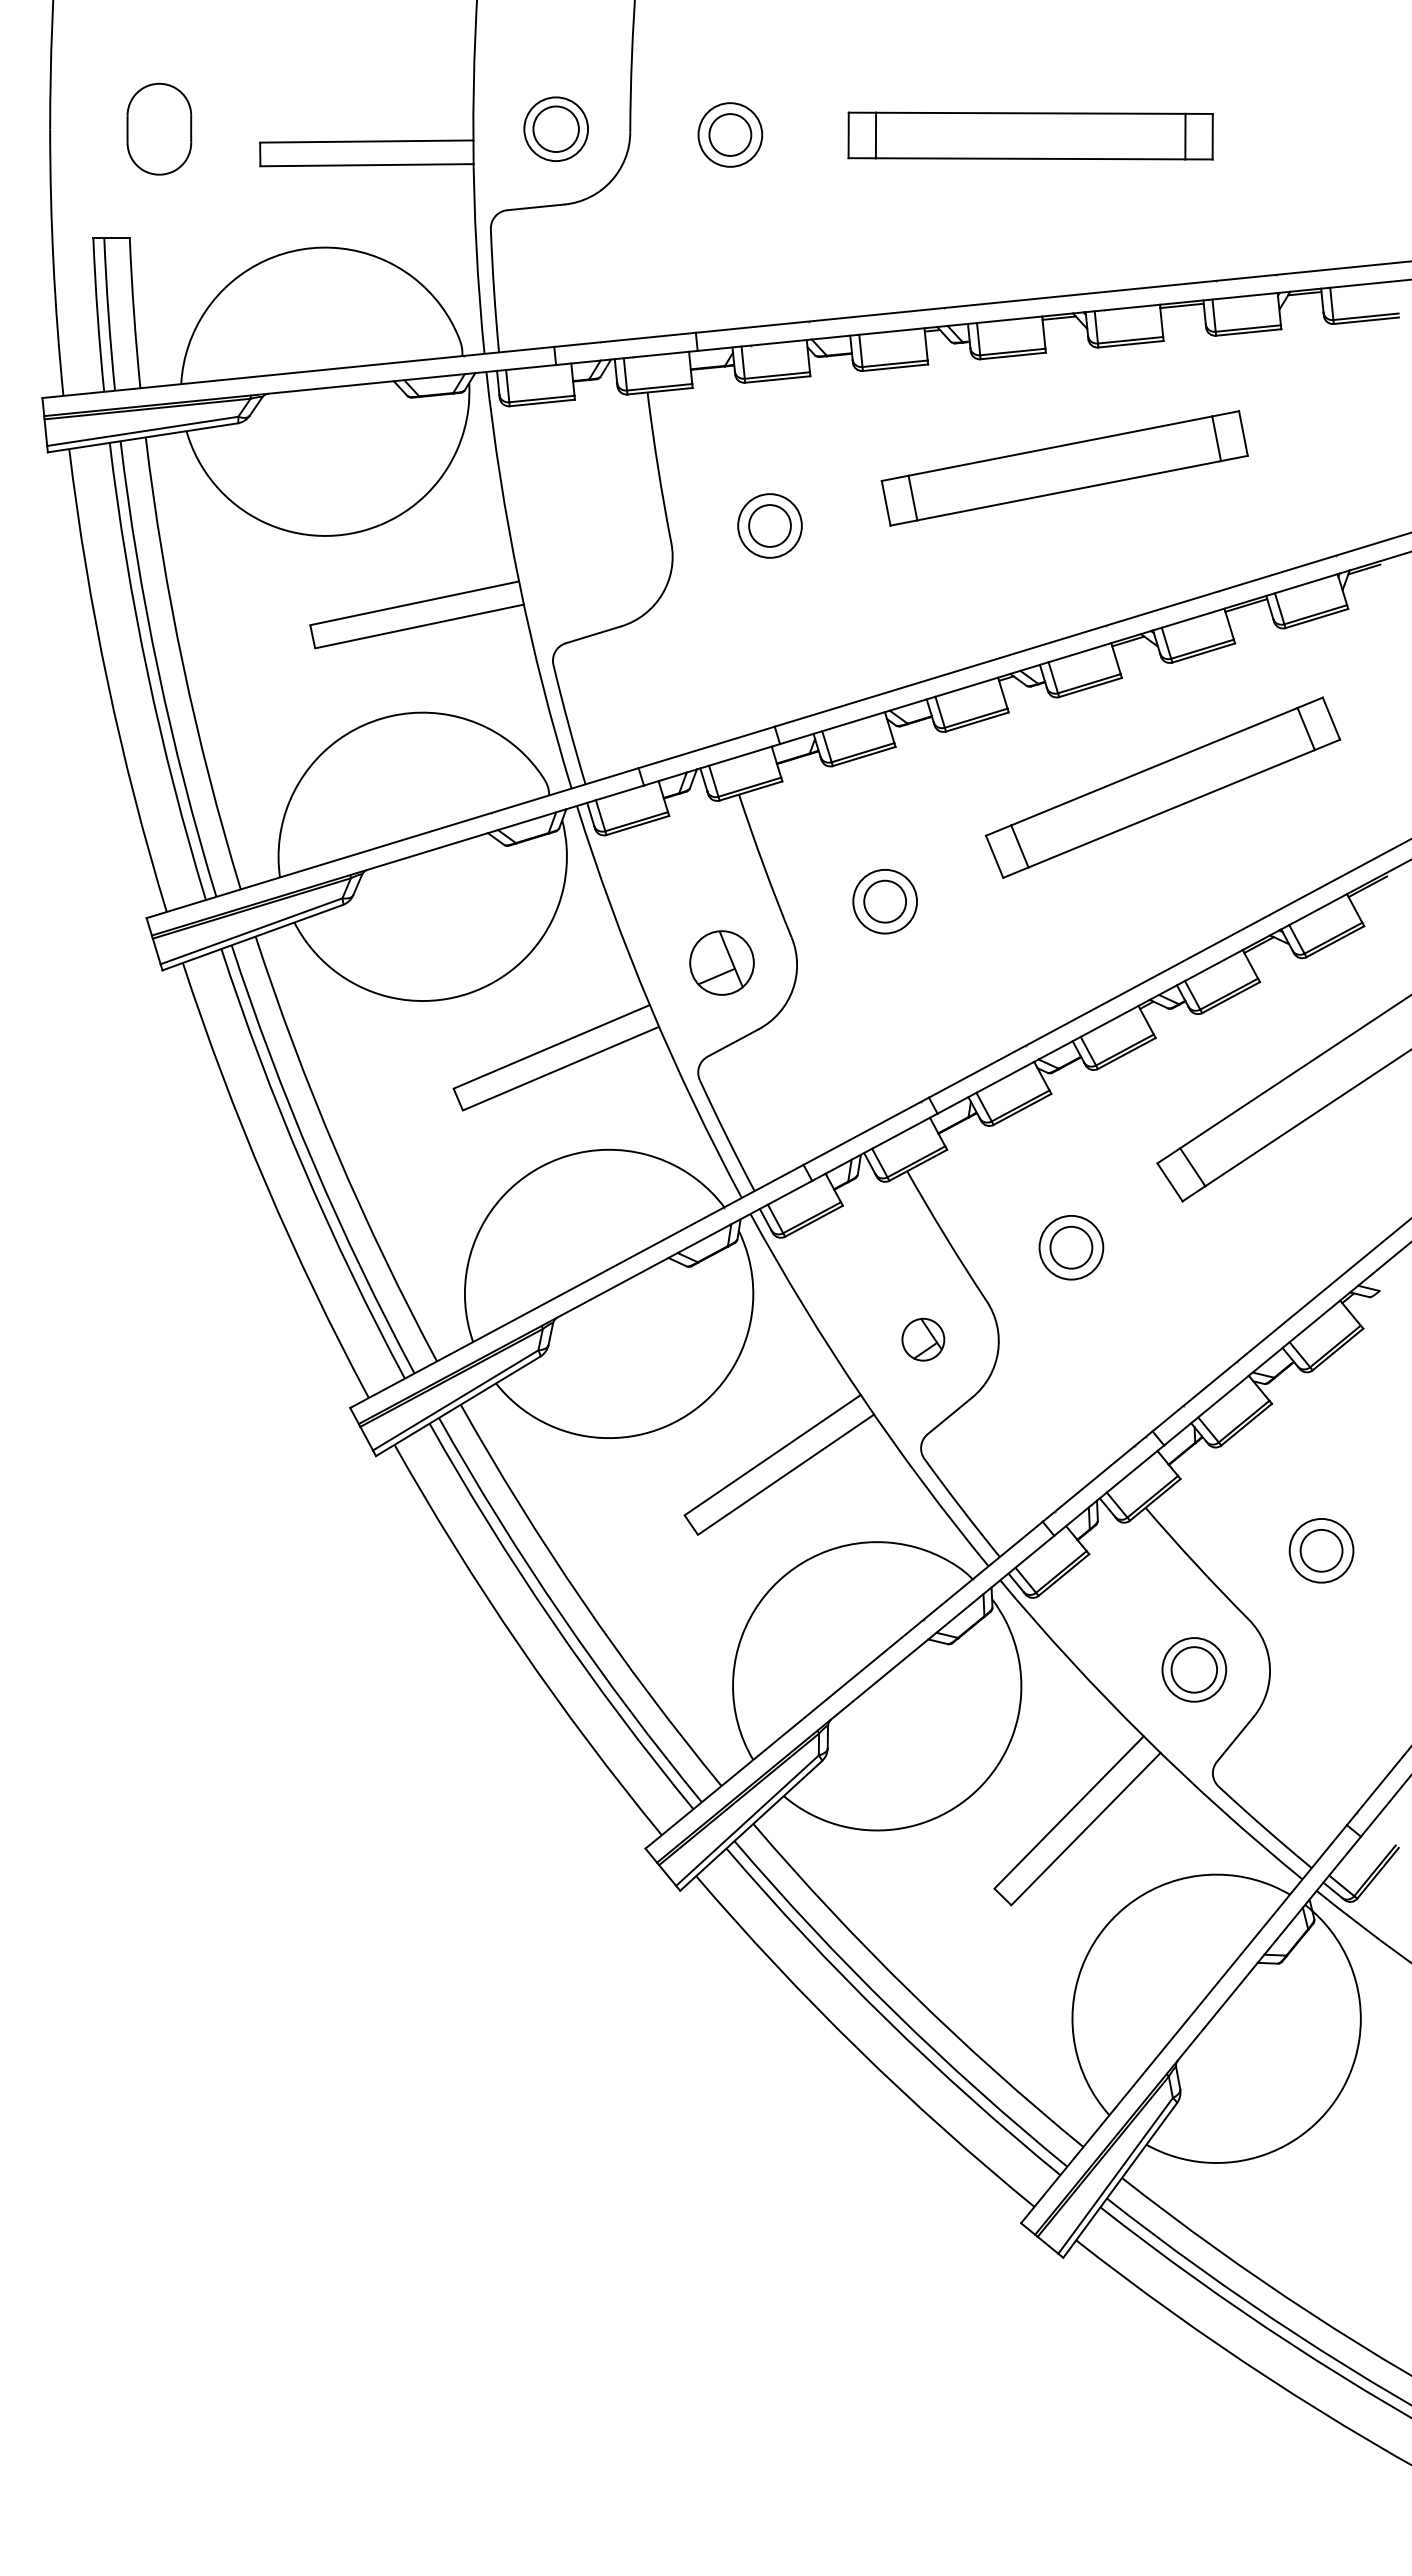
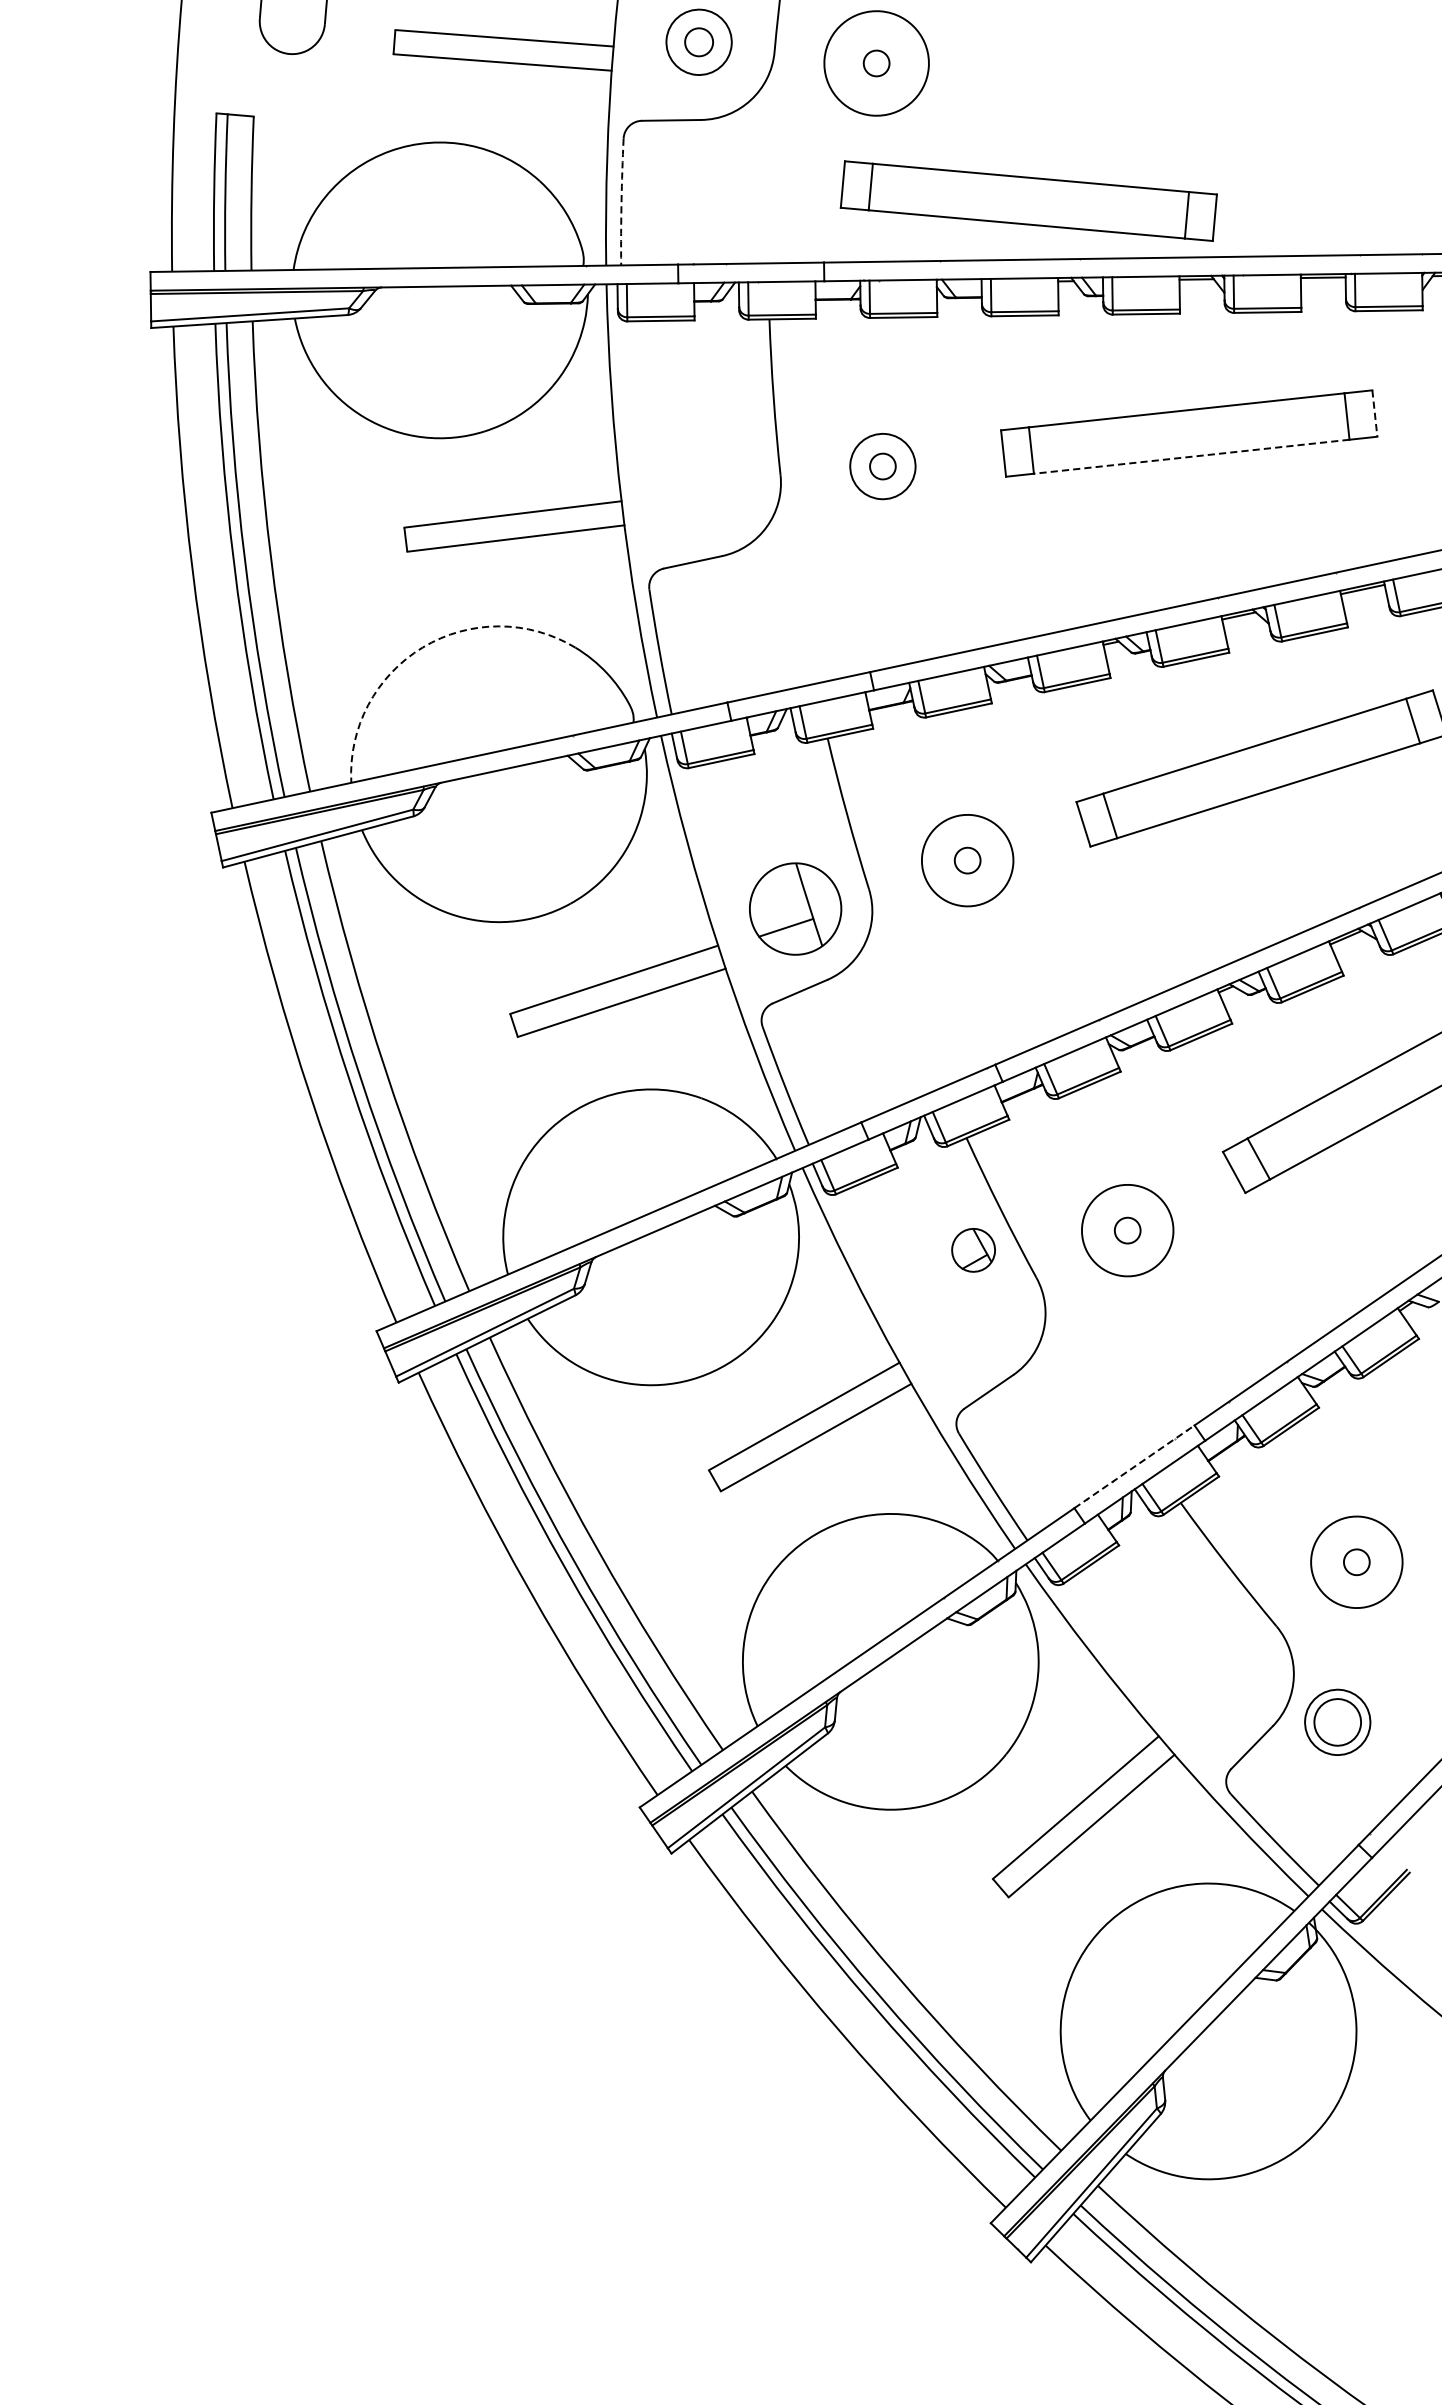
circle: (555, 129) -> (698, 42), size x0.6
circle: (730, 134) -> (876, 62), size x0.6
circle: (730, 134) -> (876, 62), size x1.6
part: (1030, 135) -> (1028, 200), moved
arc: (494, 290) -> (621, 201), solid -> dashed
line: (1243, 433) -> (1374, 413), solid -> dashed
line: (1069, 490) -> (1192, 456), solid -> dashed
circle: (769, 525) -> (882, 466), size x0.6
arc: (338, 740) -> (423, 647), solid -> dashed
circle: (885, 901) -> (968, 860), size x0.6
circle: (885, 901) -> (968, 860), size x1.4
part: (721, 962) -> (795, 908), size x1.4
circle: (1071, 1247) -> (1127, 1230), size x0.6
circle: (1071, 1247) -> (1127, 1230), size x1.4
part: (923, 1339) -> (973, 1250), moved
line: (1098, 1476) -> (1135, 1466), solid -> dashed
circle: (1321, 1550) -> (1356, 1561), size x0.6
circle: (1321, 1550) -> (1356, 1561), size x1.4
part: (1194, 1669) -> (1337, 1721), moved

